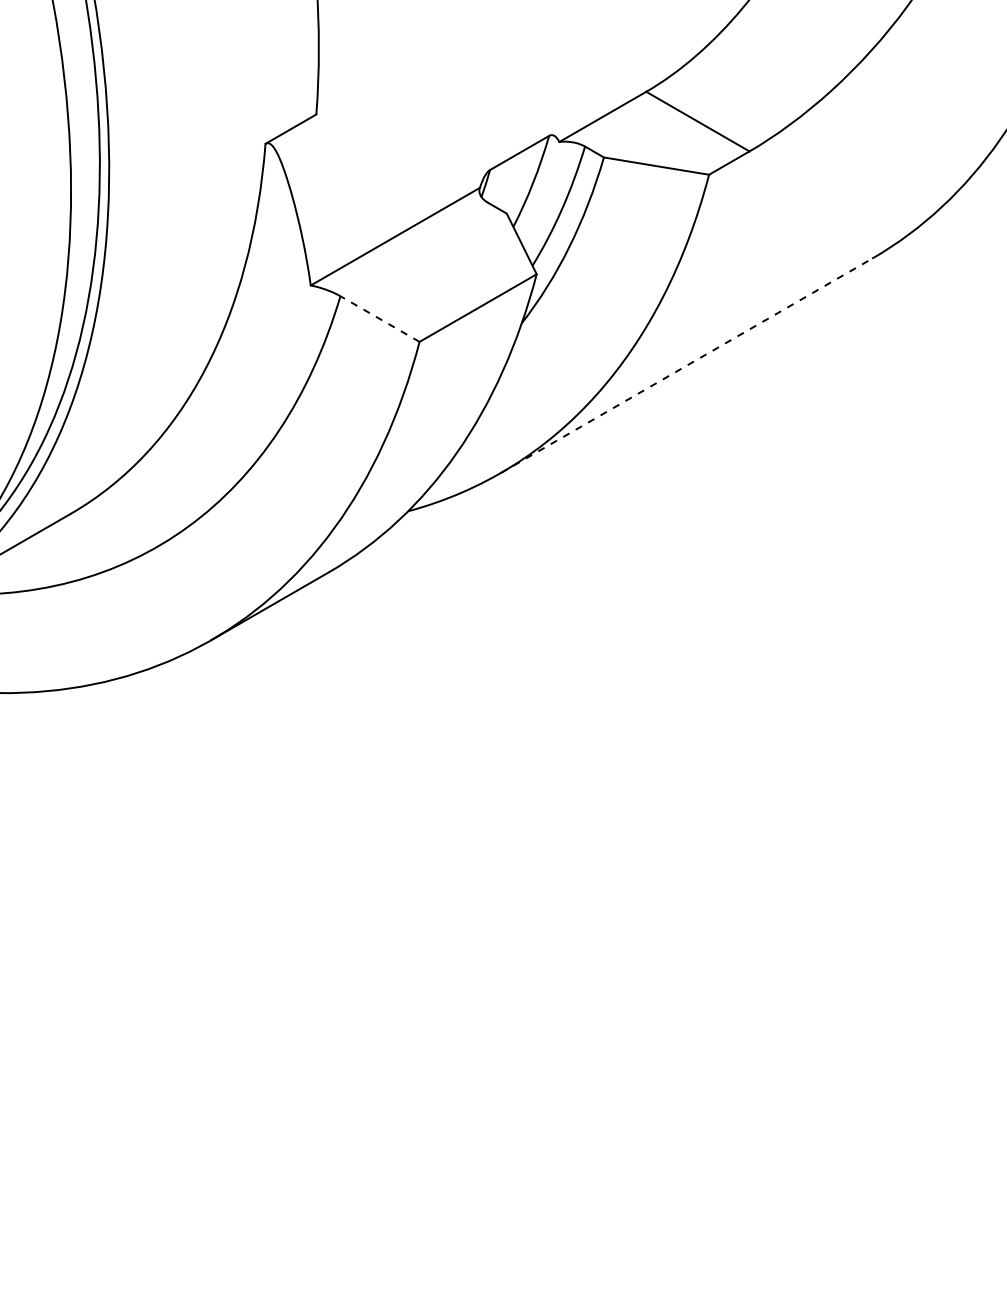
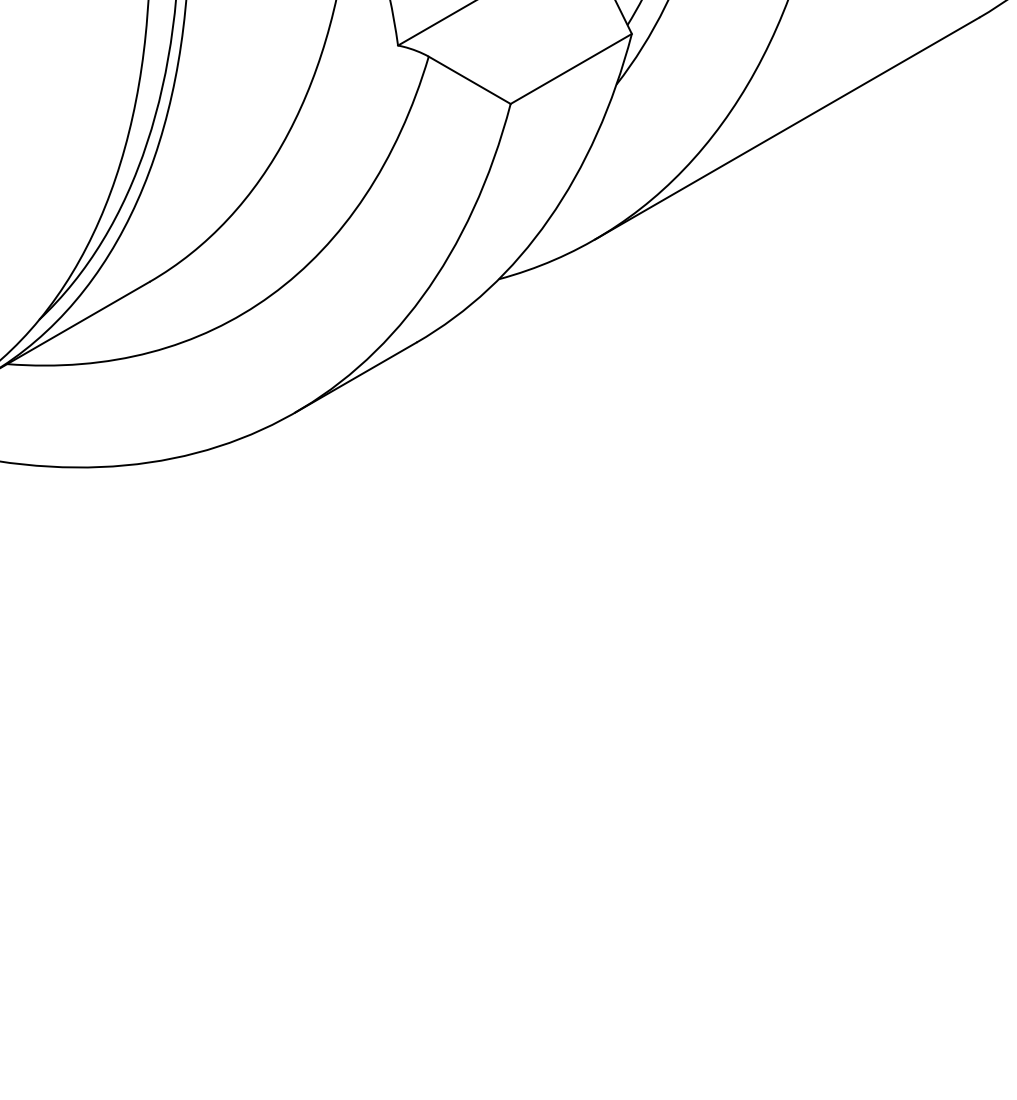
line: (380, 319) -> (470, 80), dashed -> solid
line: (687, 365) -> (787, 128), dashed -> solid

